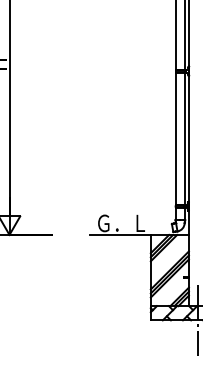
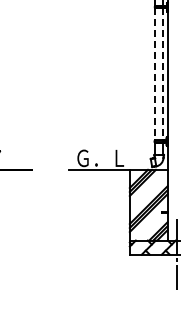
line: (176, 139) -> (155, 75), solid -> dashed
line: (184, 139) -> (163, 75), solid -> dashed

